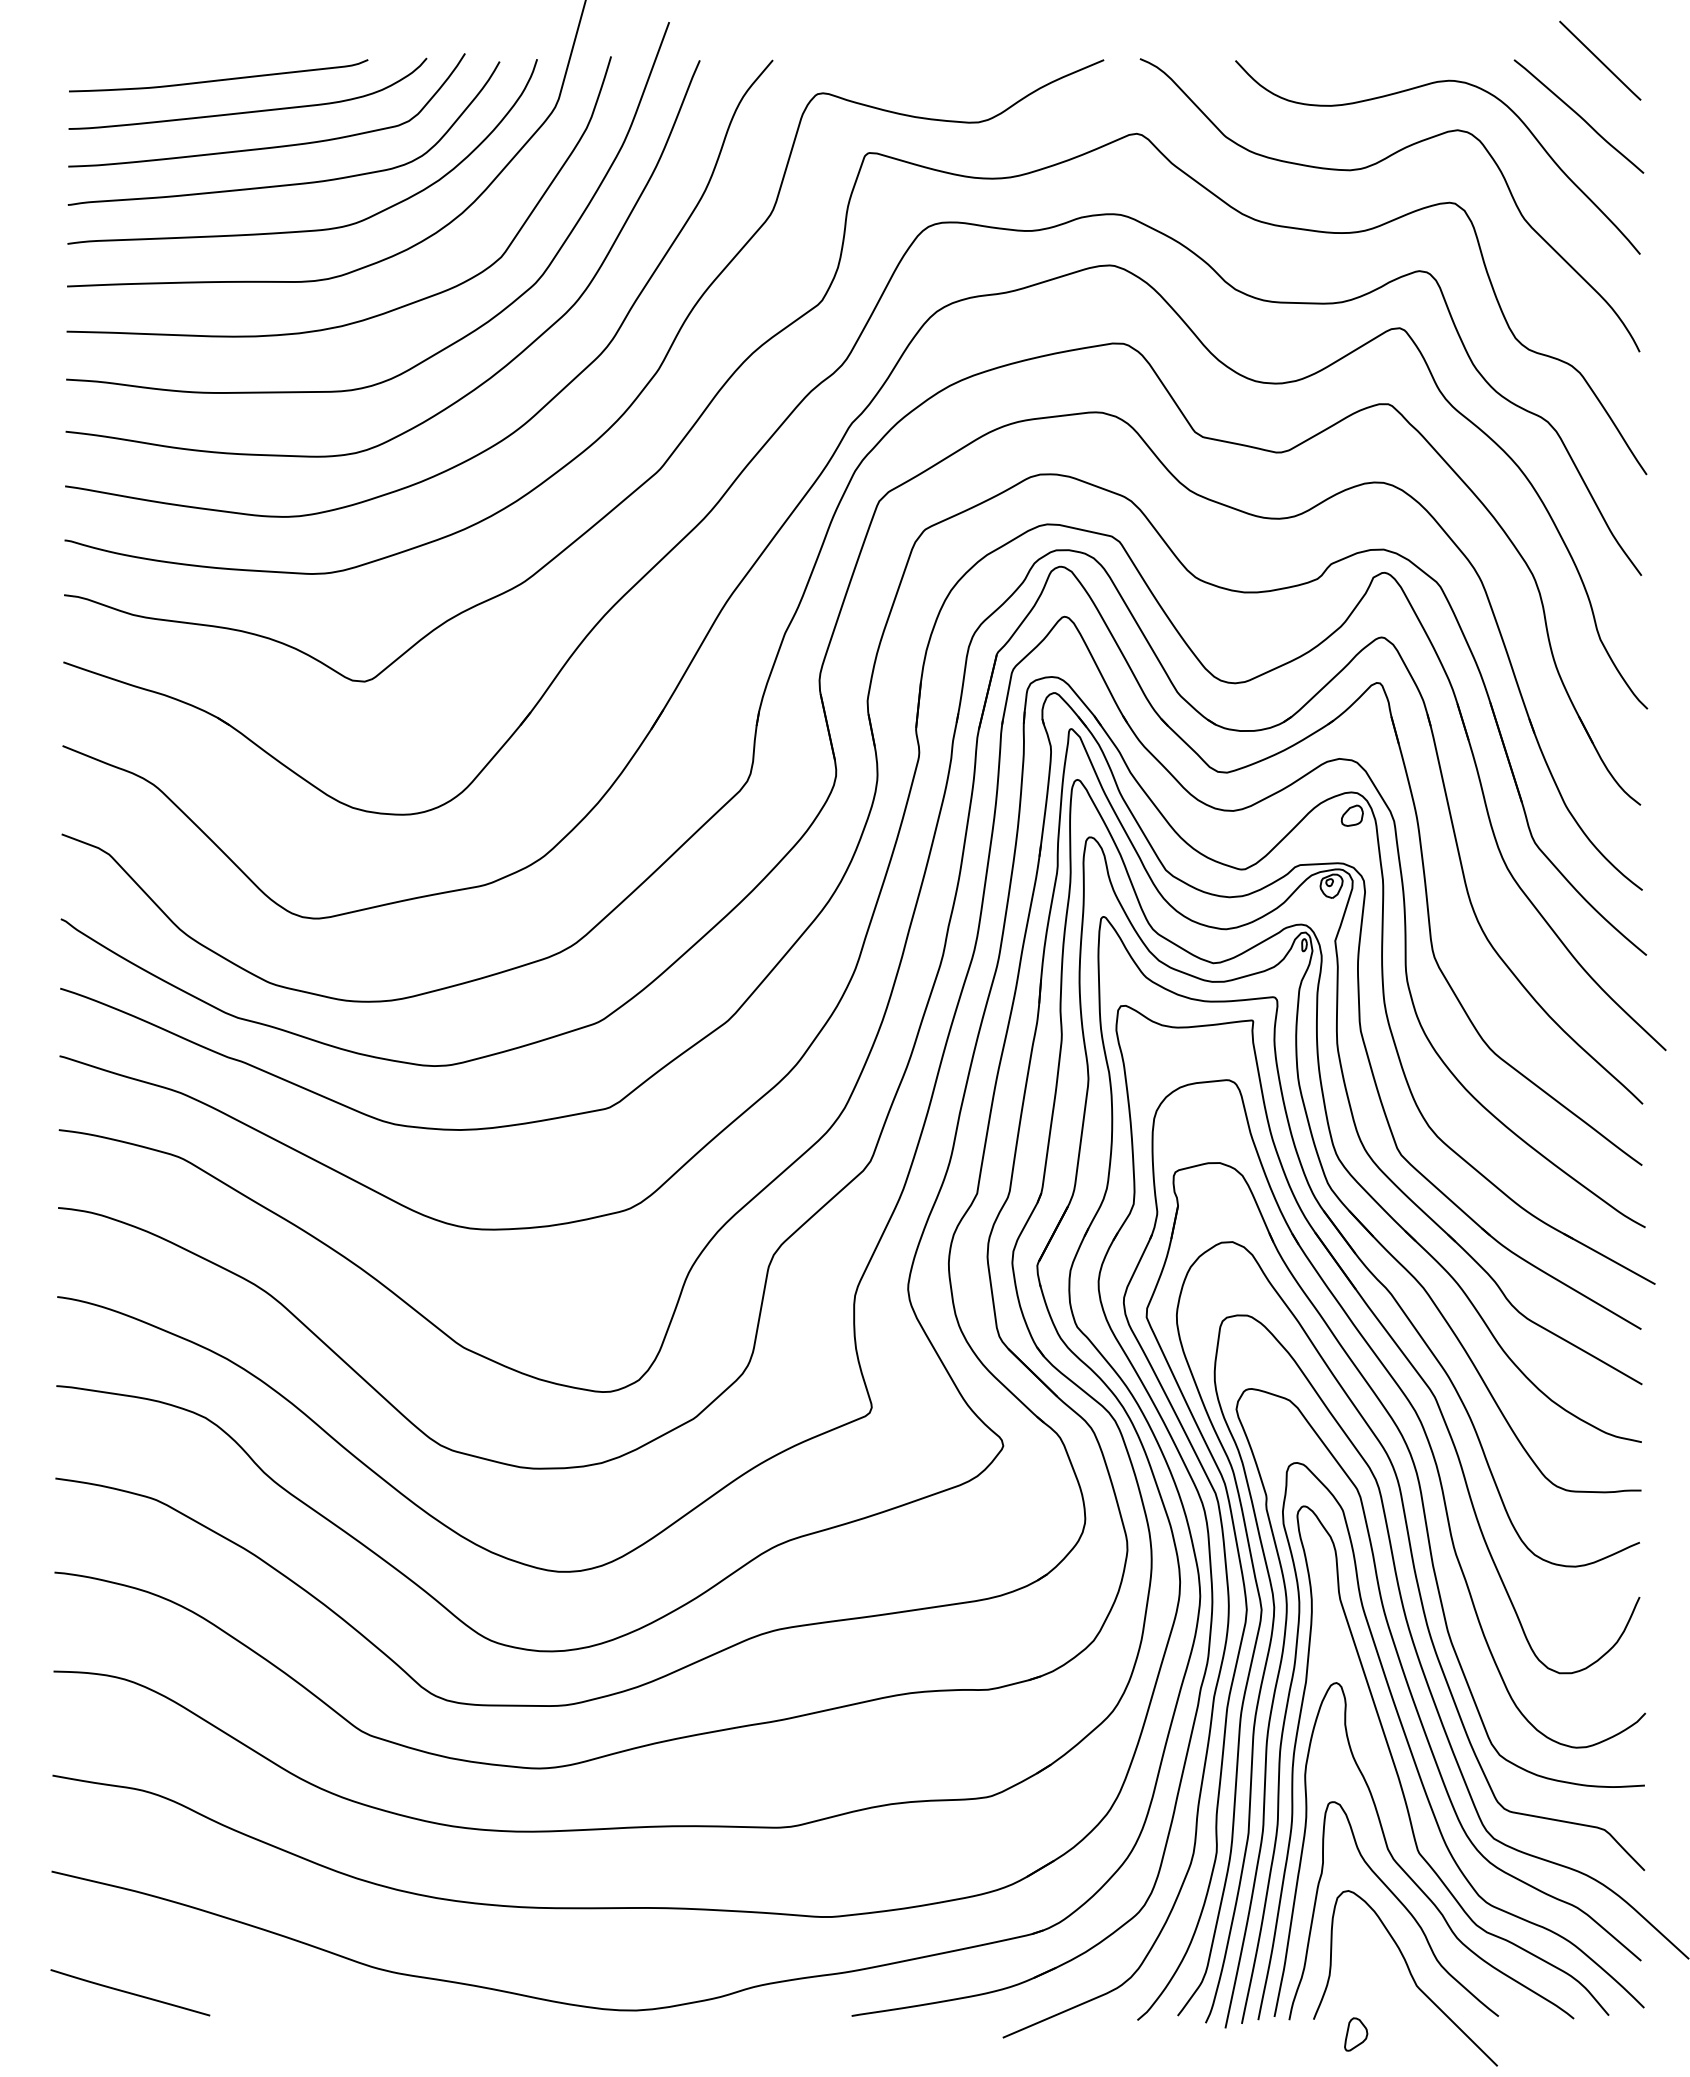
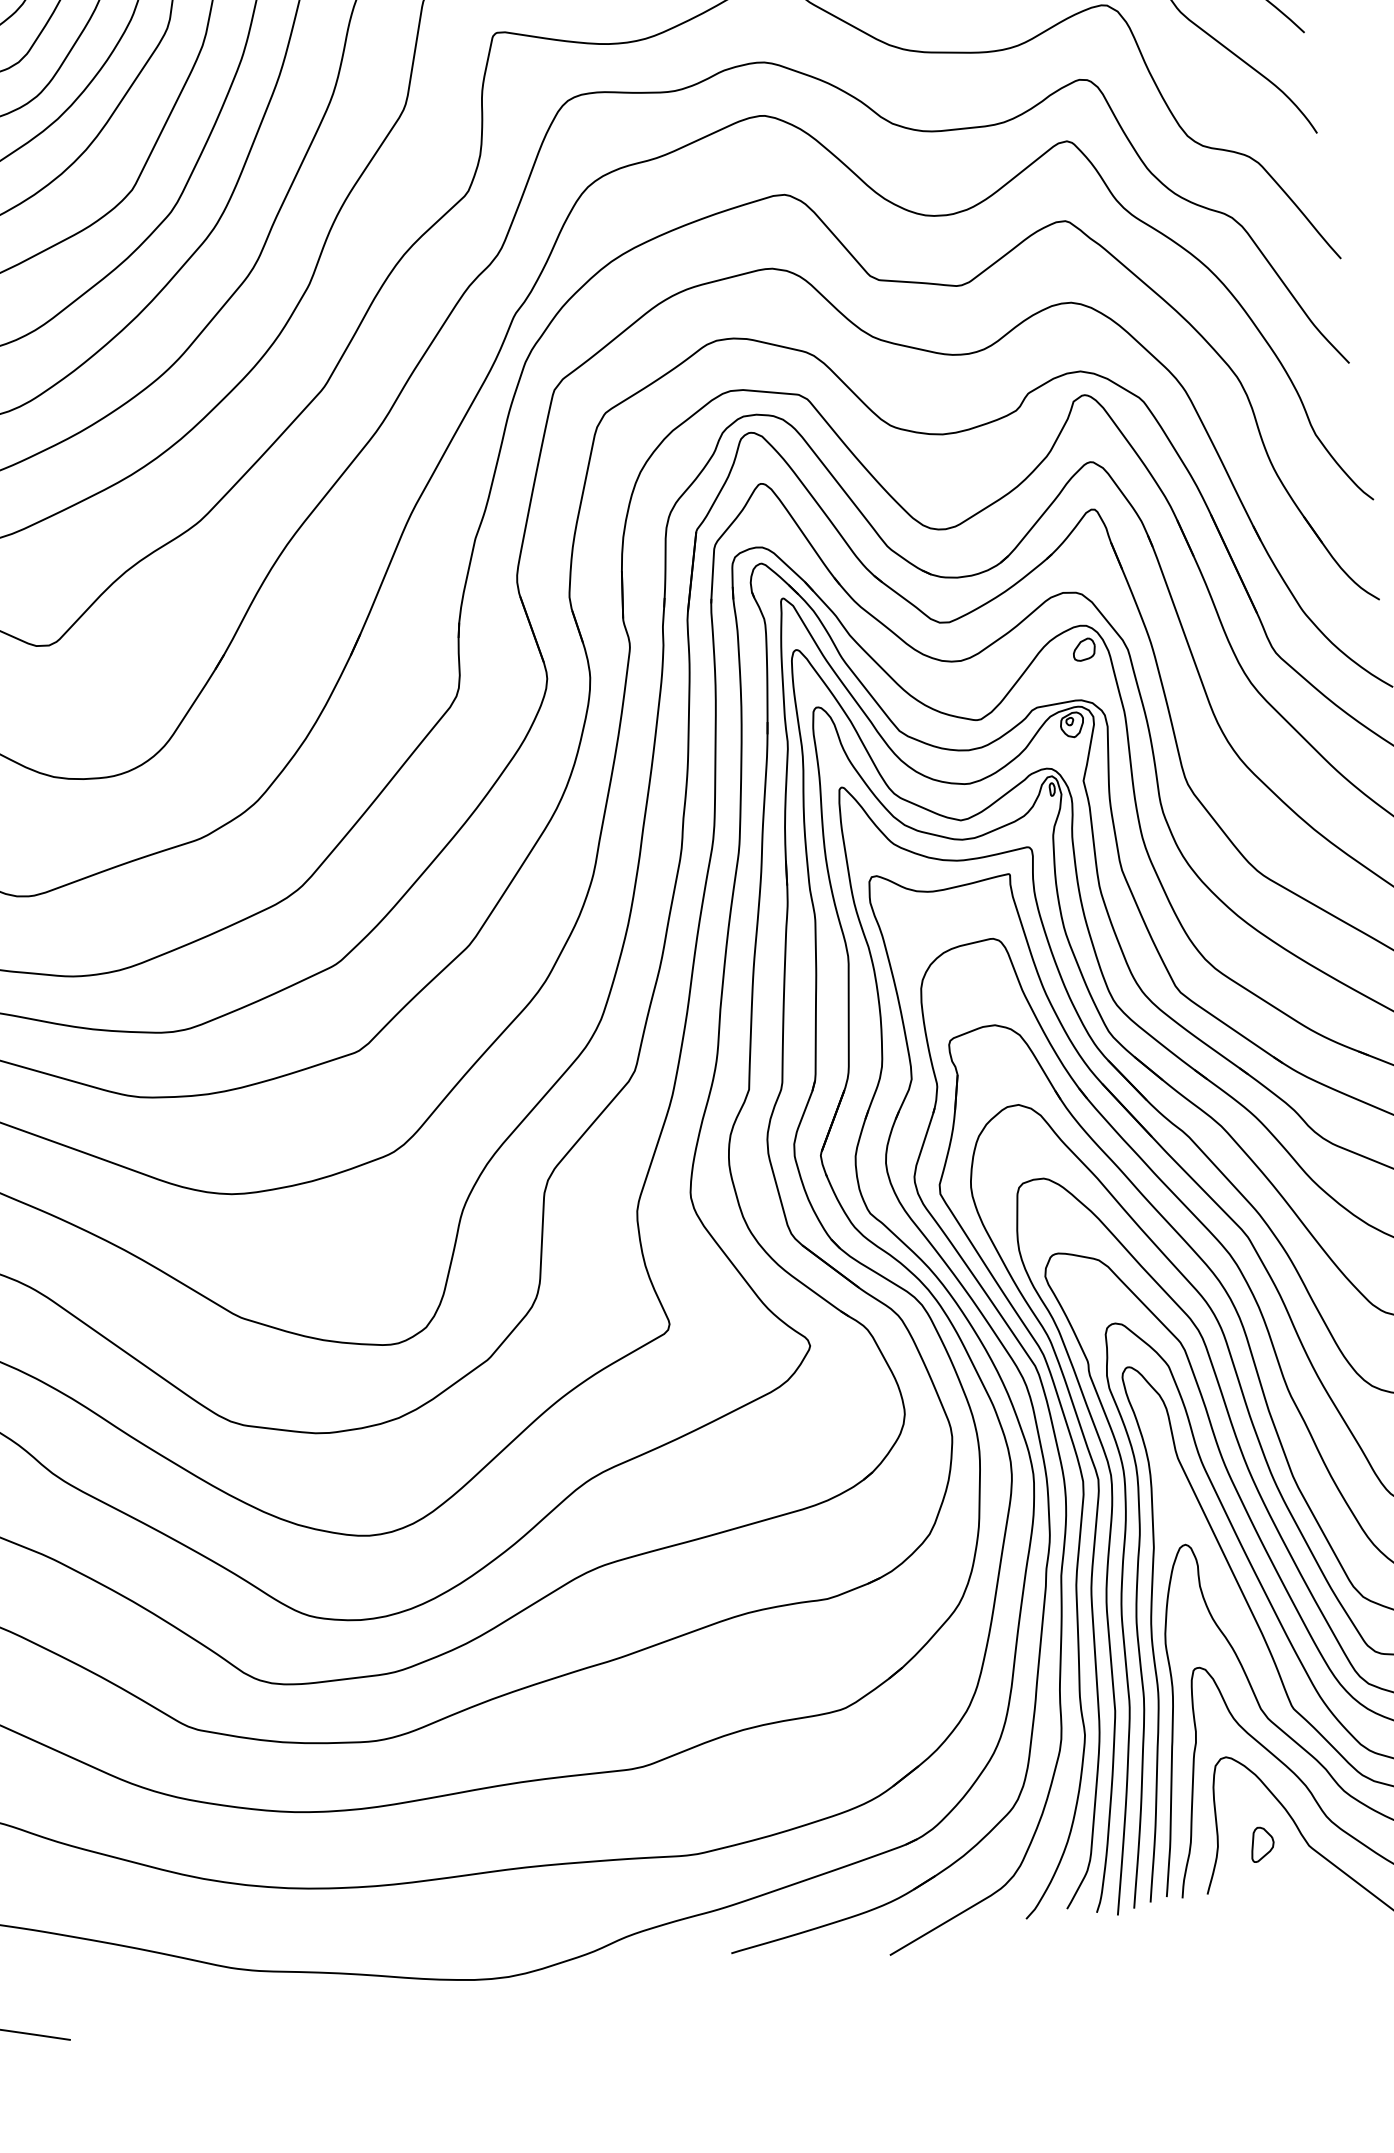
part: (1356, 2034) -> (1262, 1844), moved

